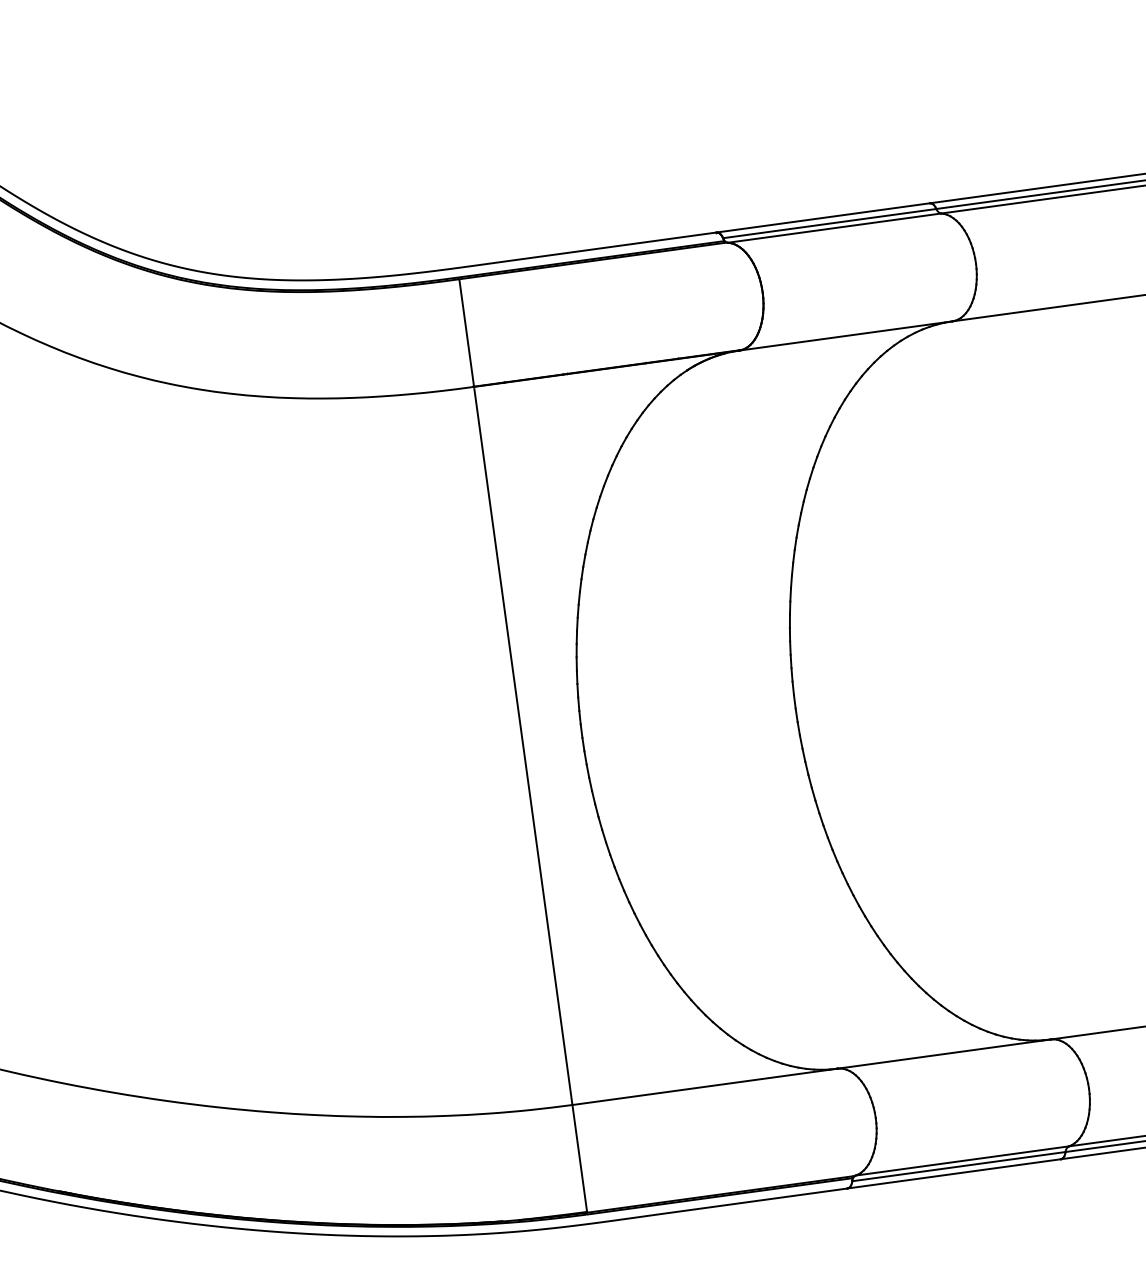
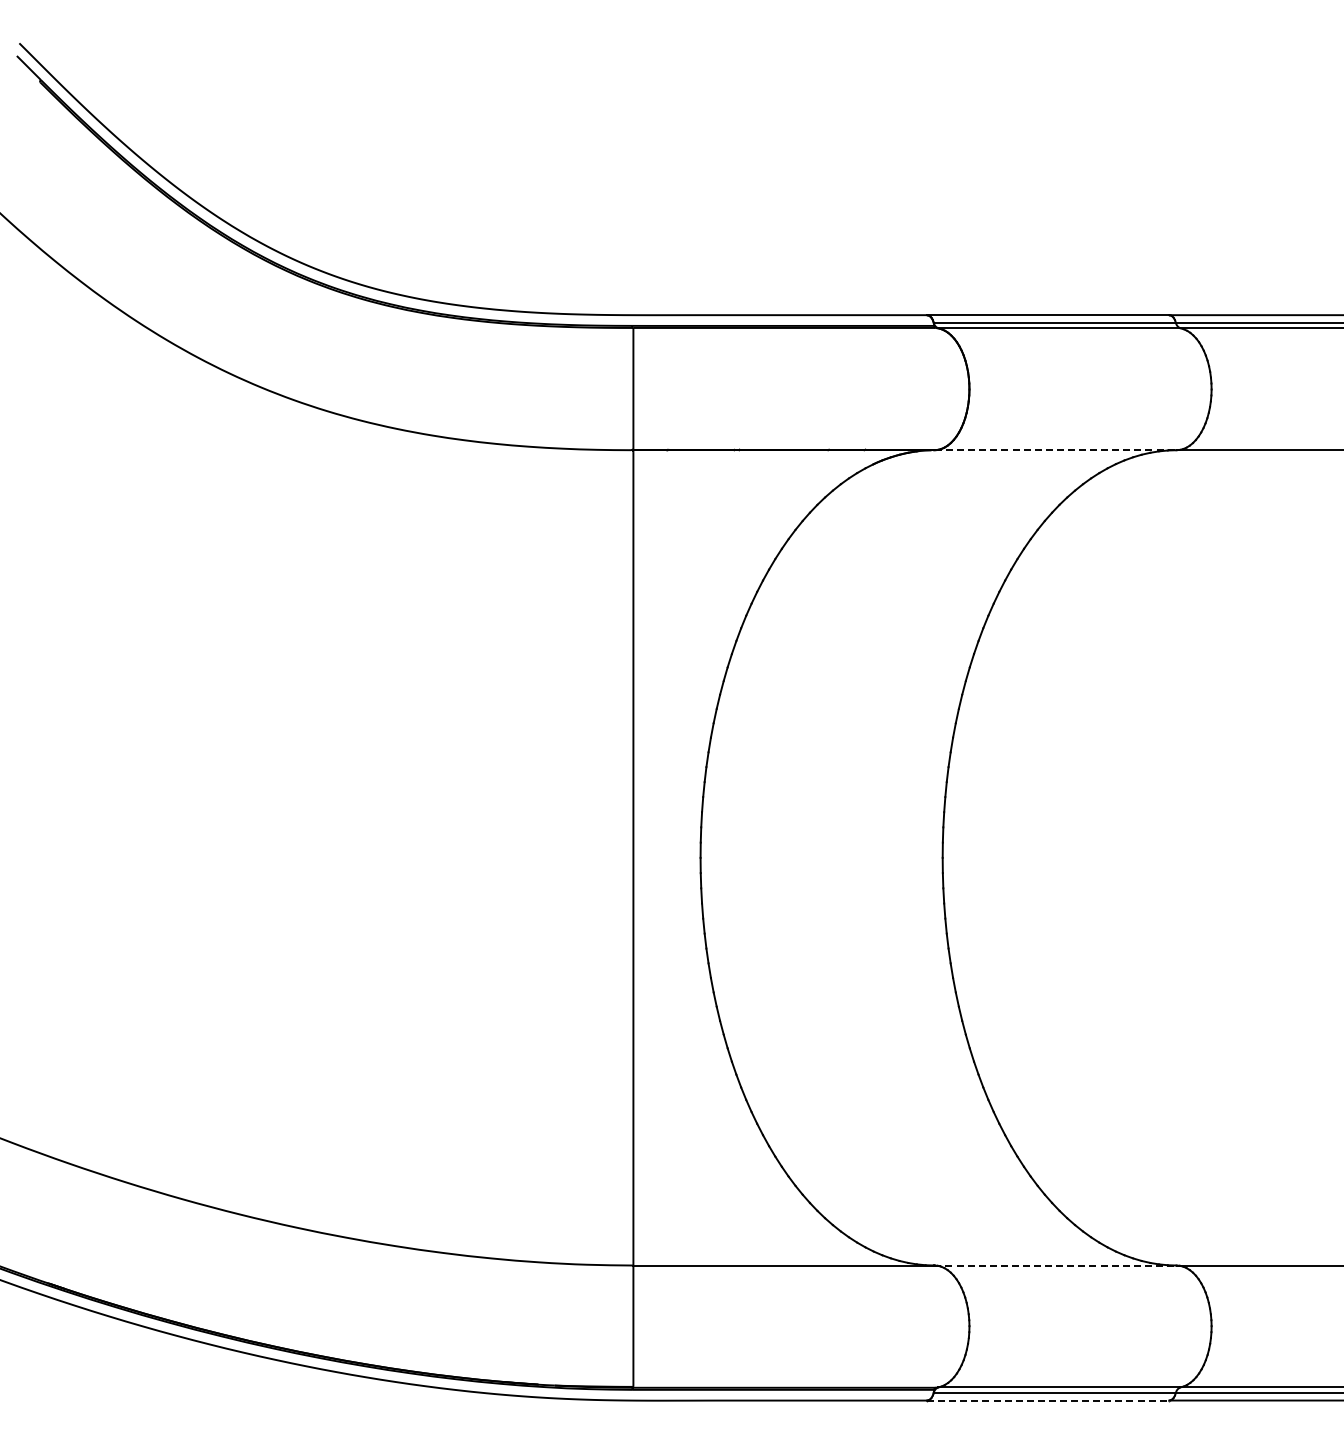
line: (845, 336) -> (1055, 450), solid -> dashed
line: (944, 1054) -> (1055, 1265), solid -> dashed
line: (954, 1173) -> (1048, 1400), solid -> dashed

